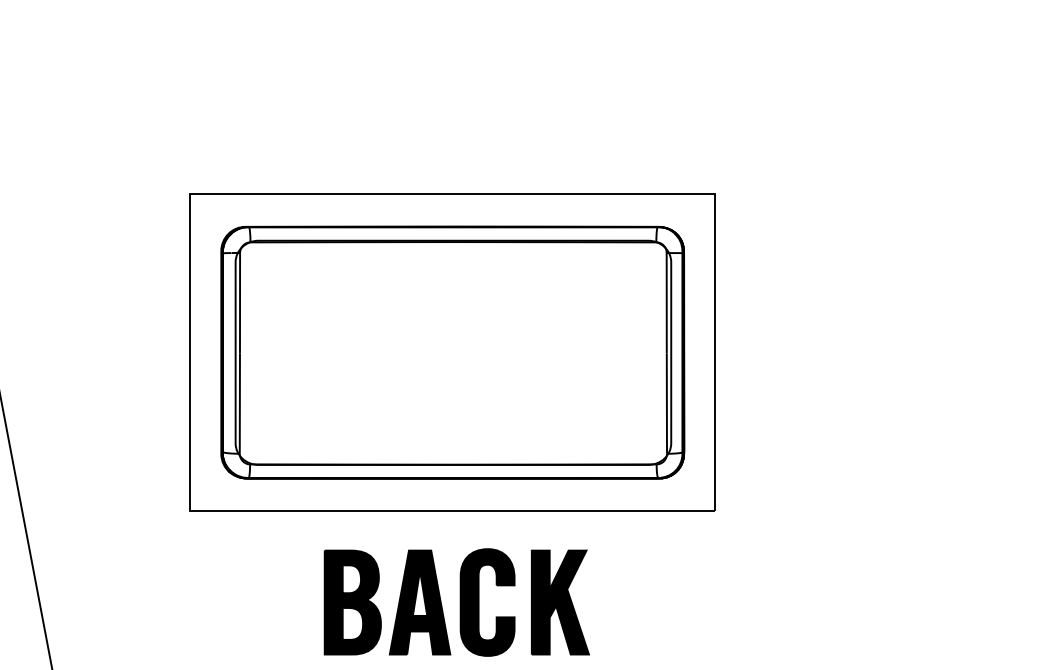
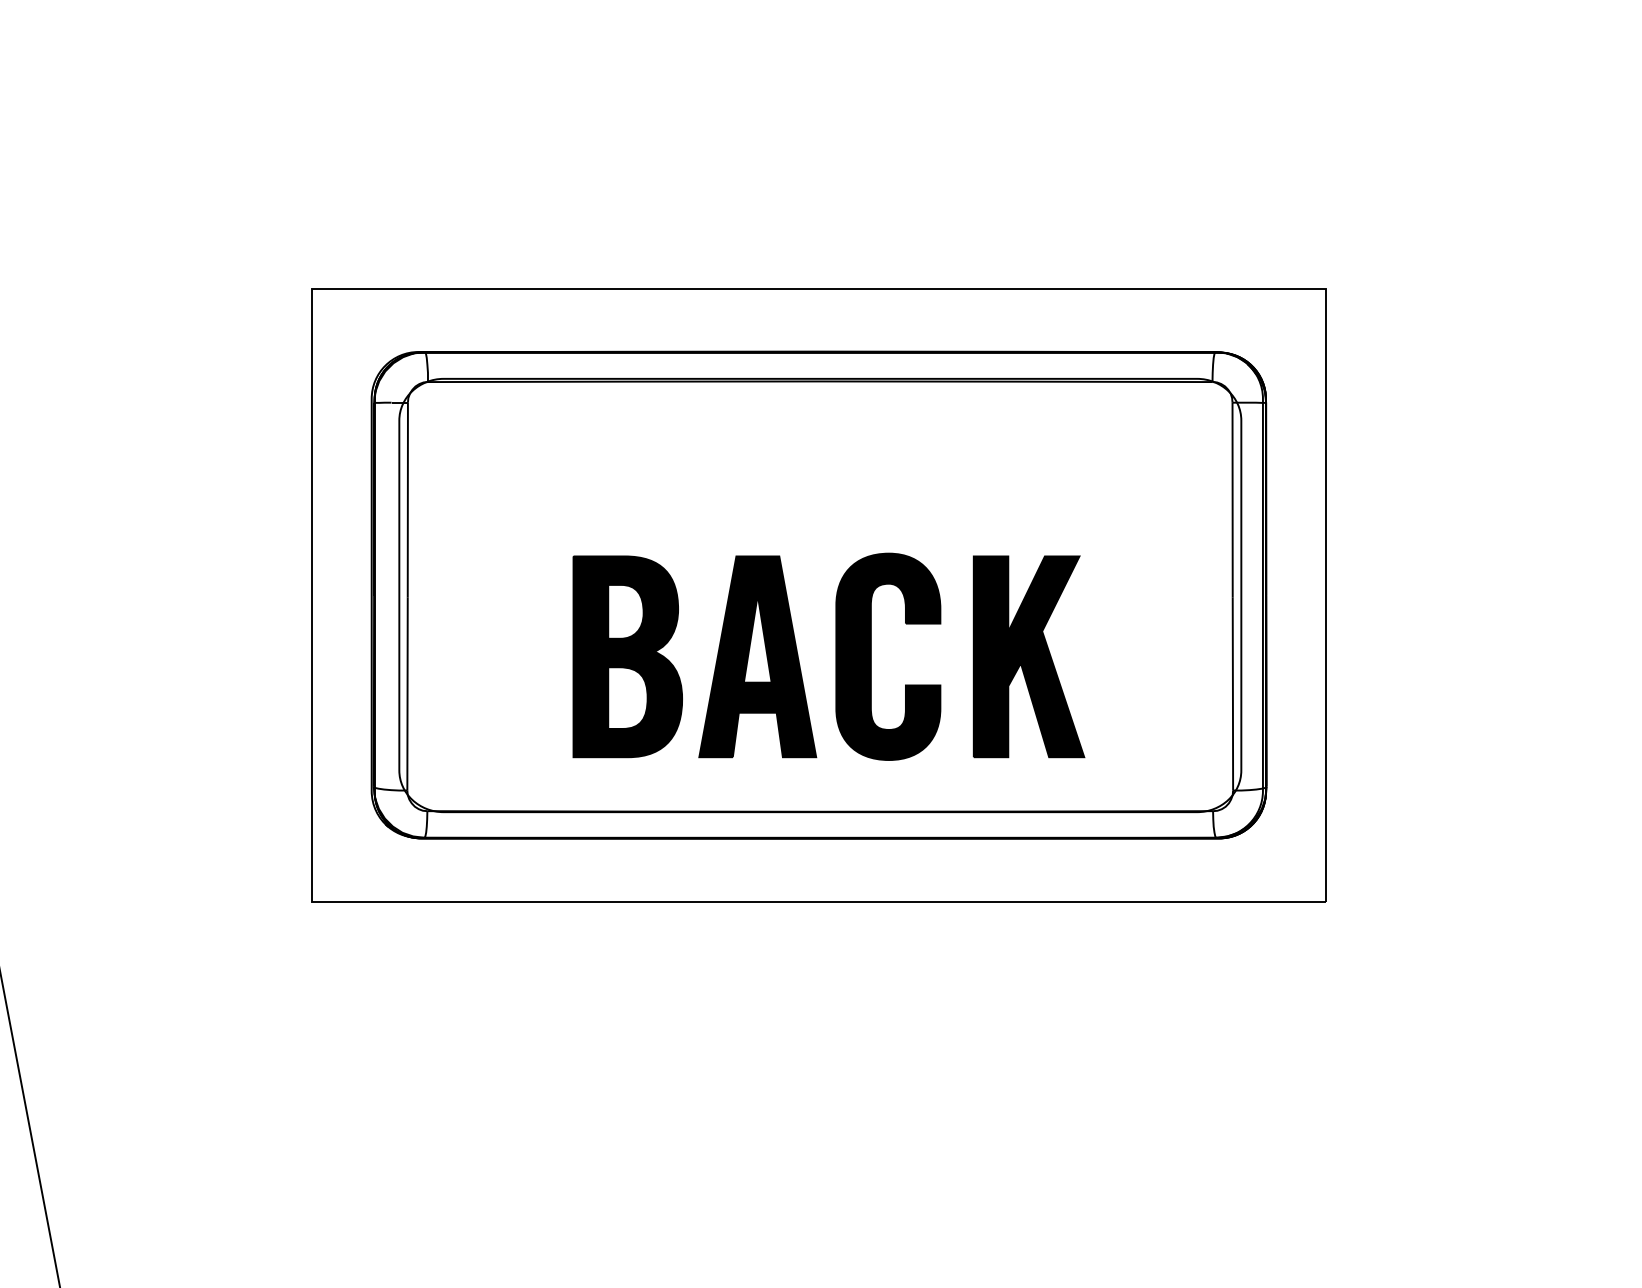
part: (456, 602) -> (828, 656), moved

